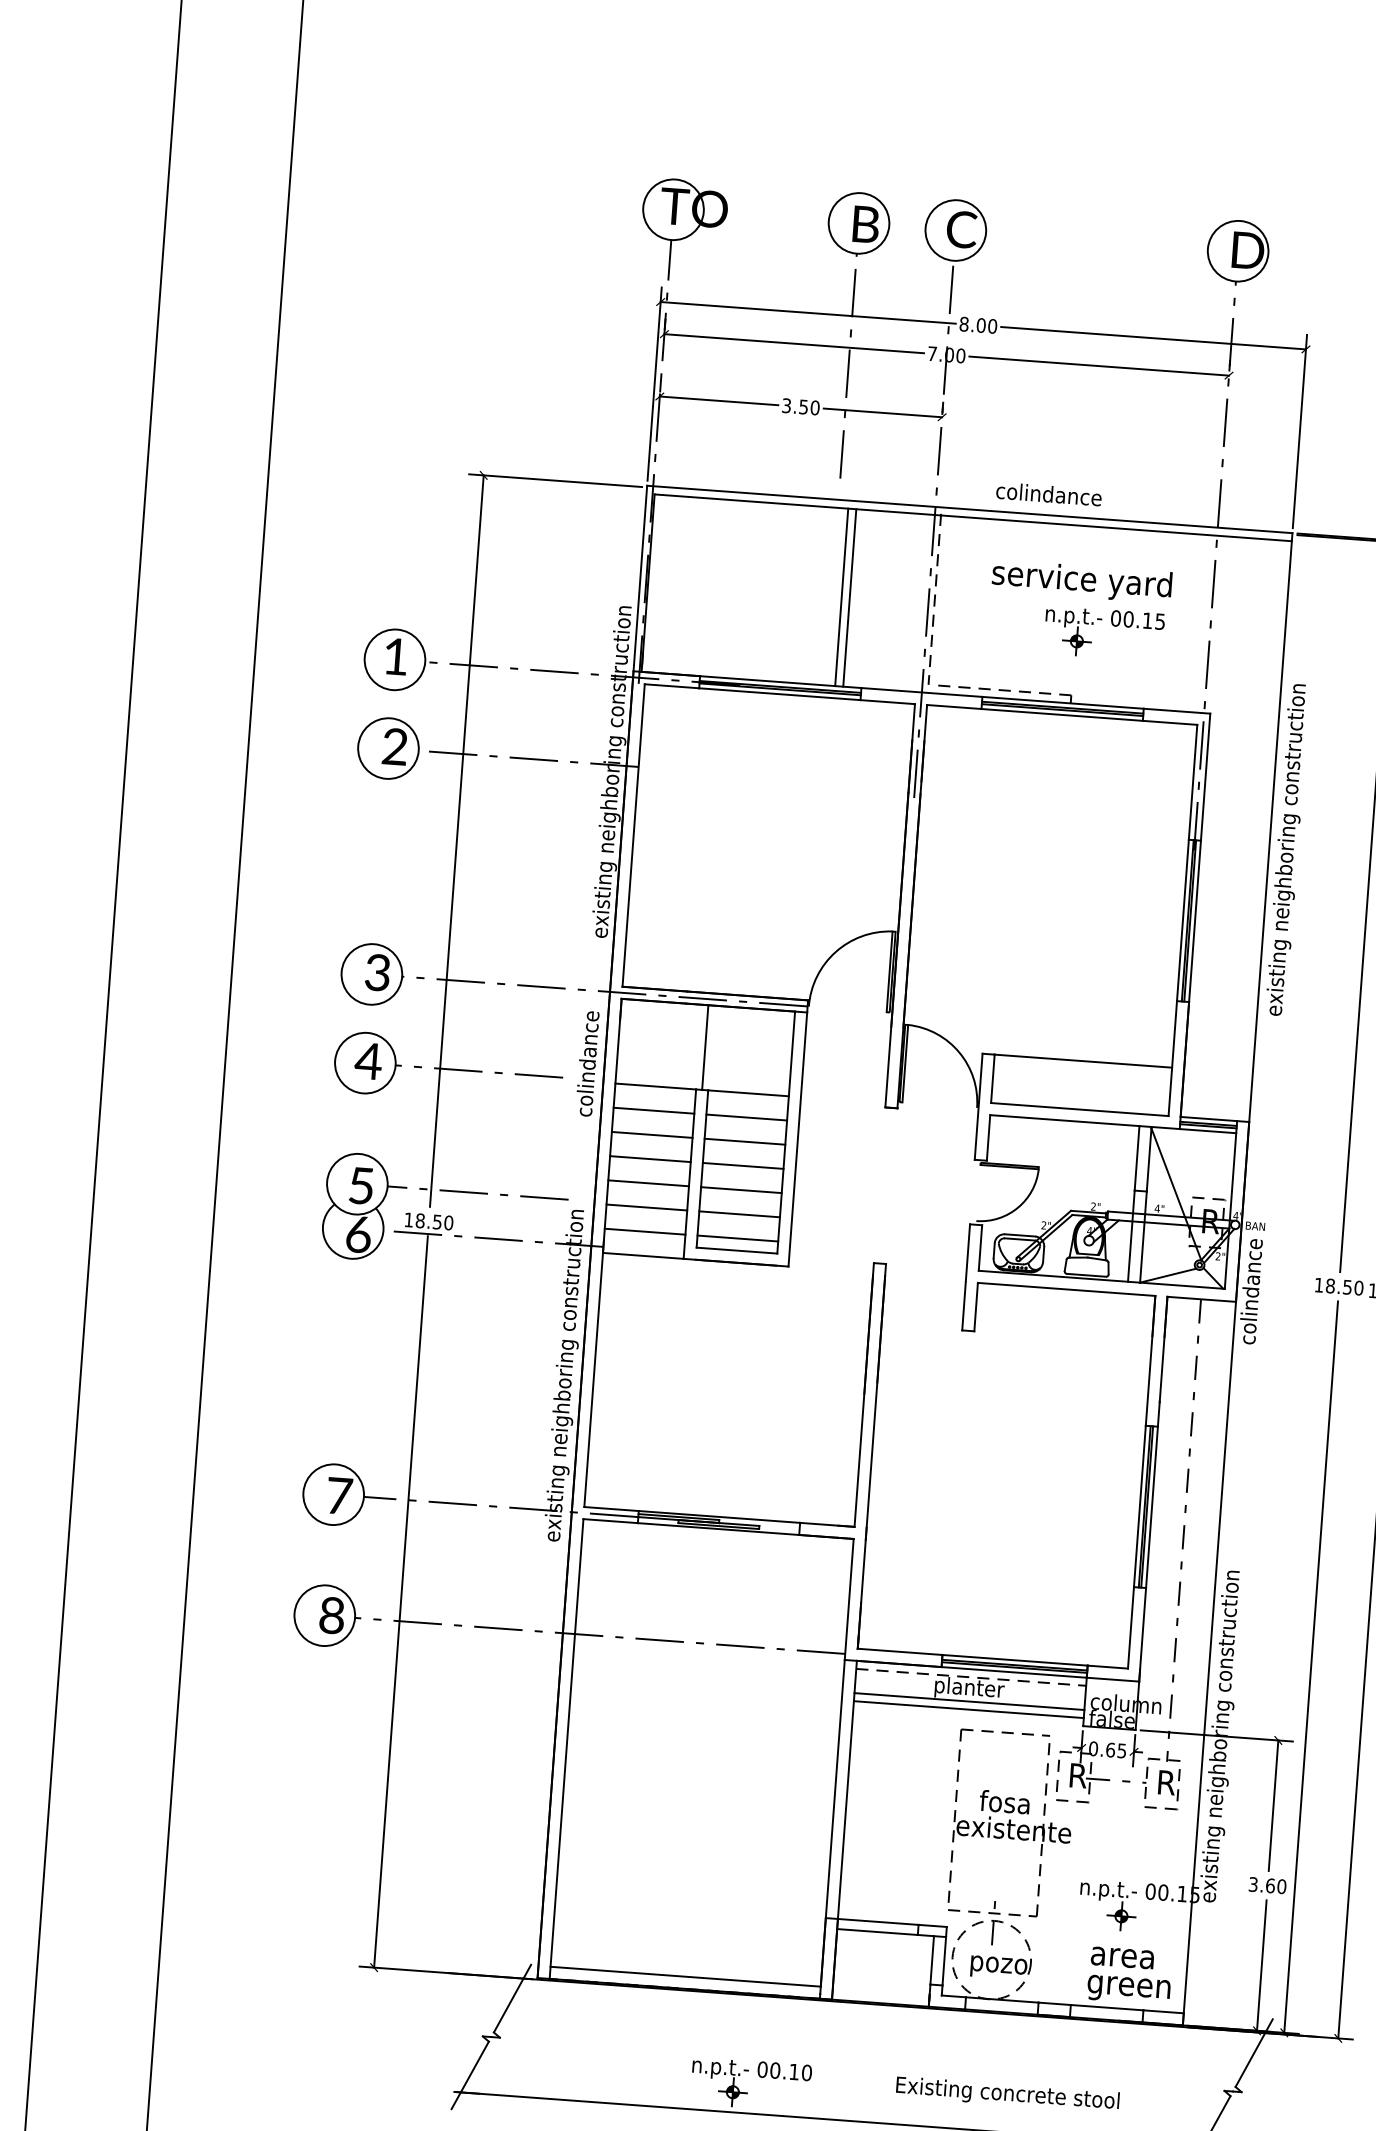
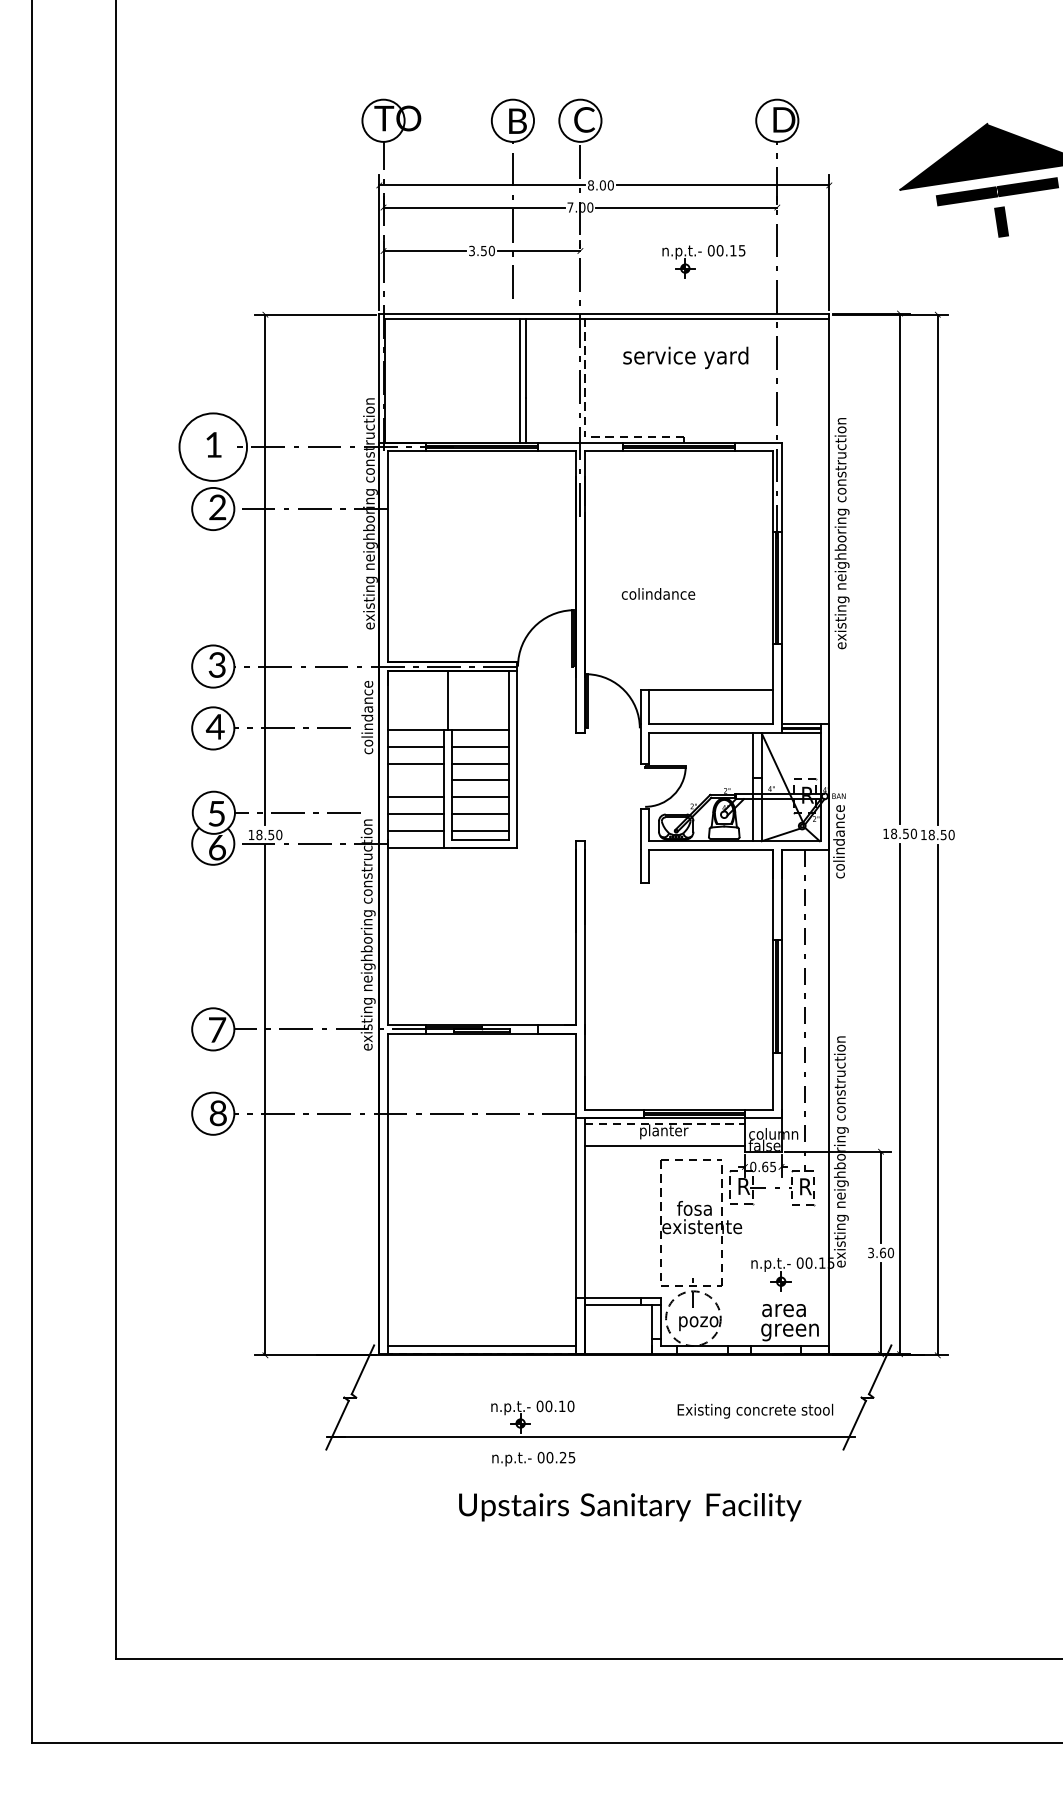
text: (1049, 493) -> (658, 593), moved
part: (1112, 625) -> (709, 255), moved
circle: (395, 660) -> (213, 447), size x1.6
line: (649, 1159) -> (415, 780), removed
line: (969, 1701) -> (664, 1140), removed
text: (1007, 2093) -> (755, 1410), moved

